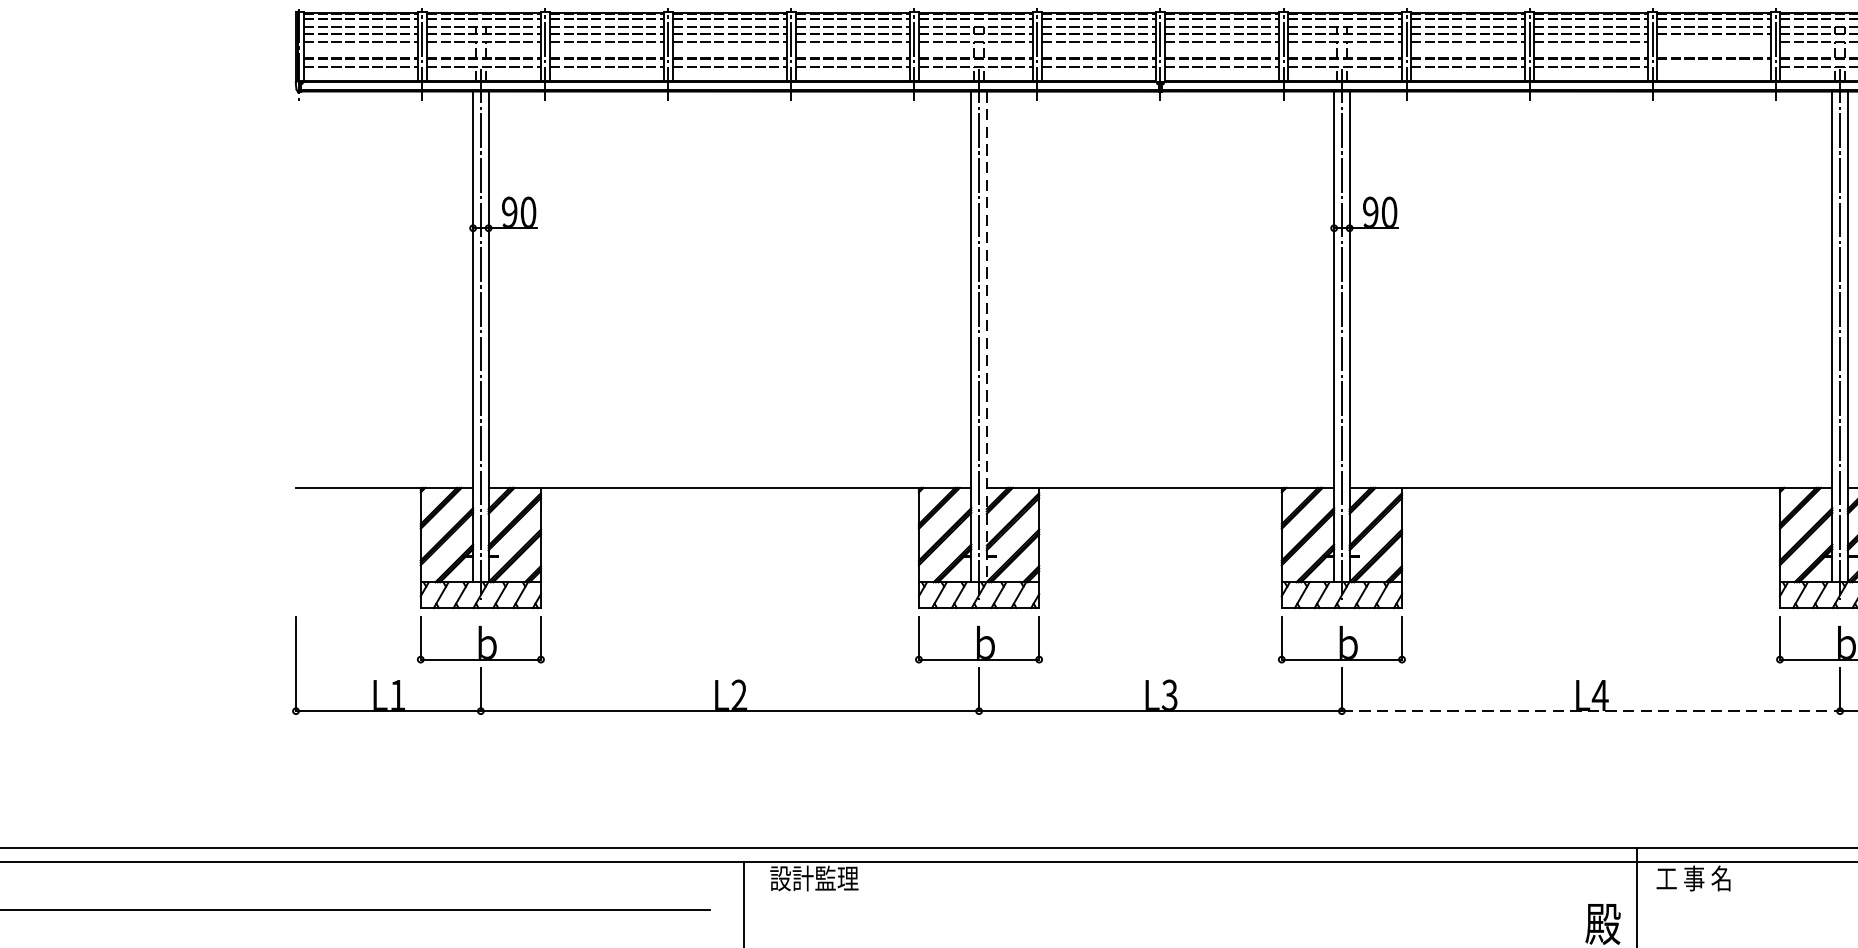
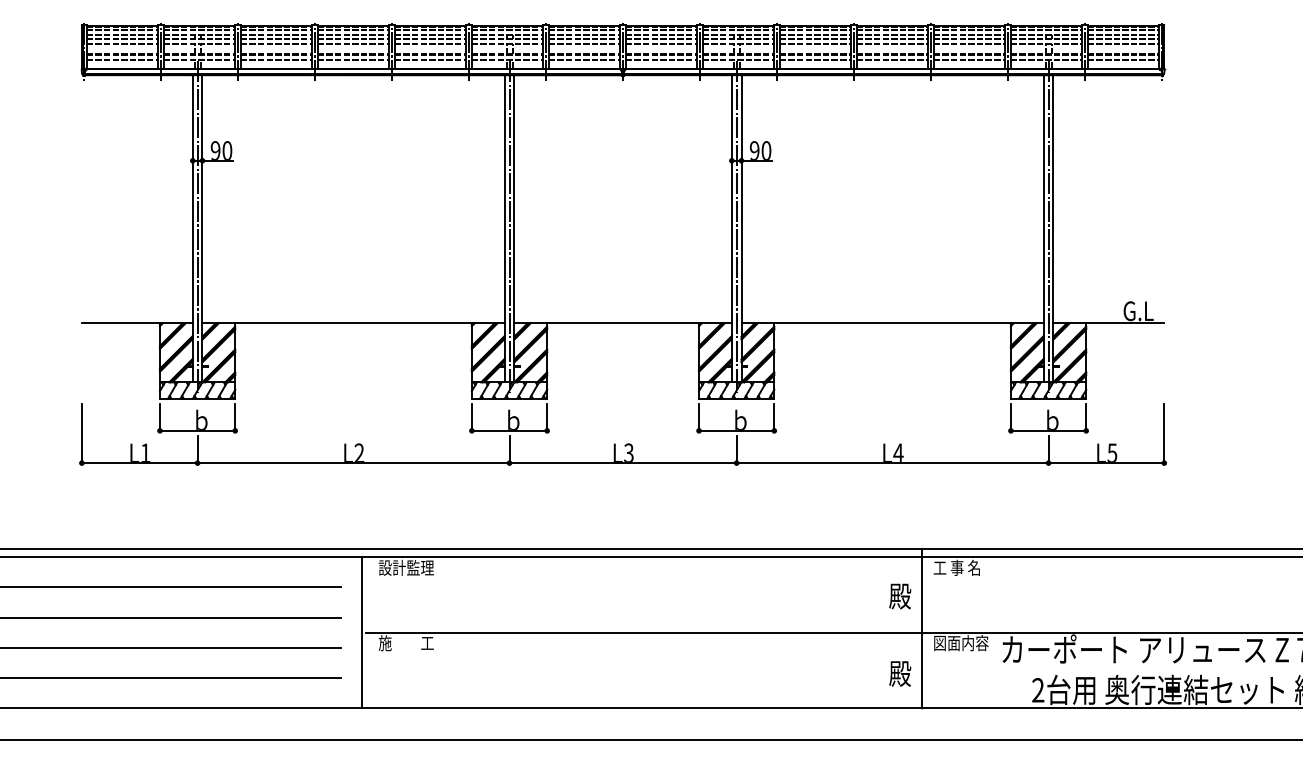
line: (1713, 42) -> (969, 44), added
line: (1713, 66) -> (969, 59), added
line: (987, 336) -> (514, 228), dashed -> solid
line: (1590, 711) -> (892, 463), dashed -> solid

